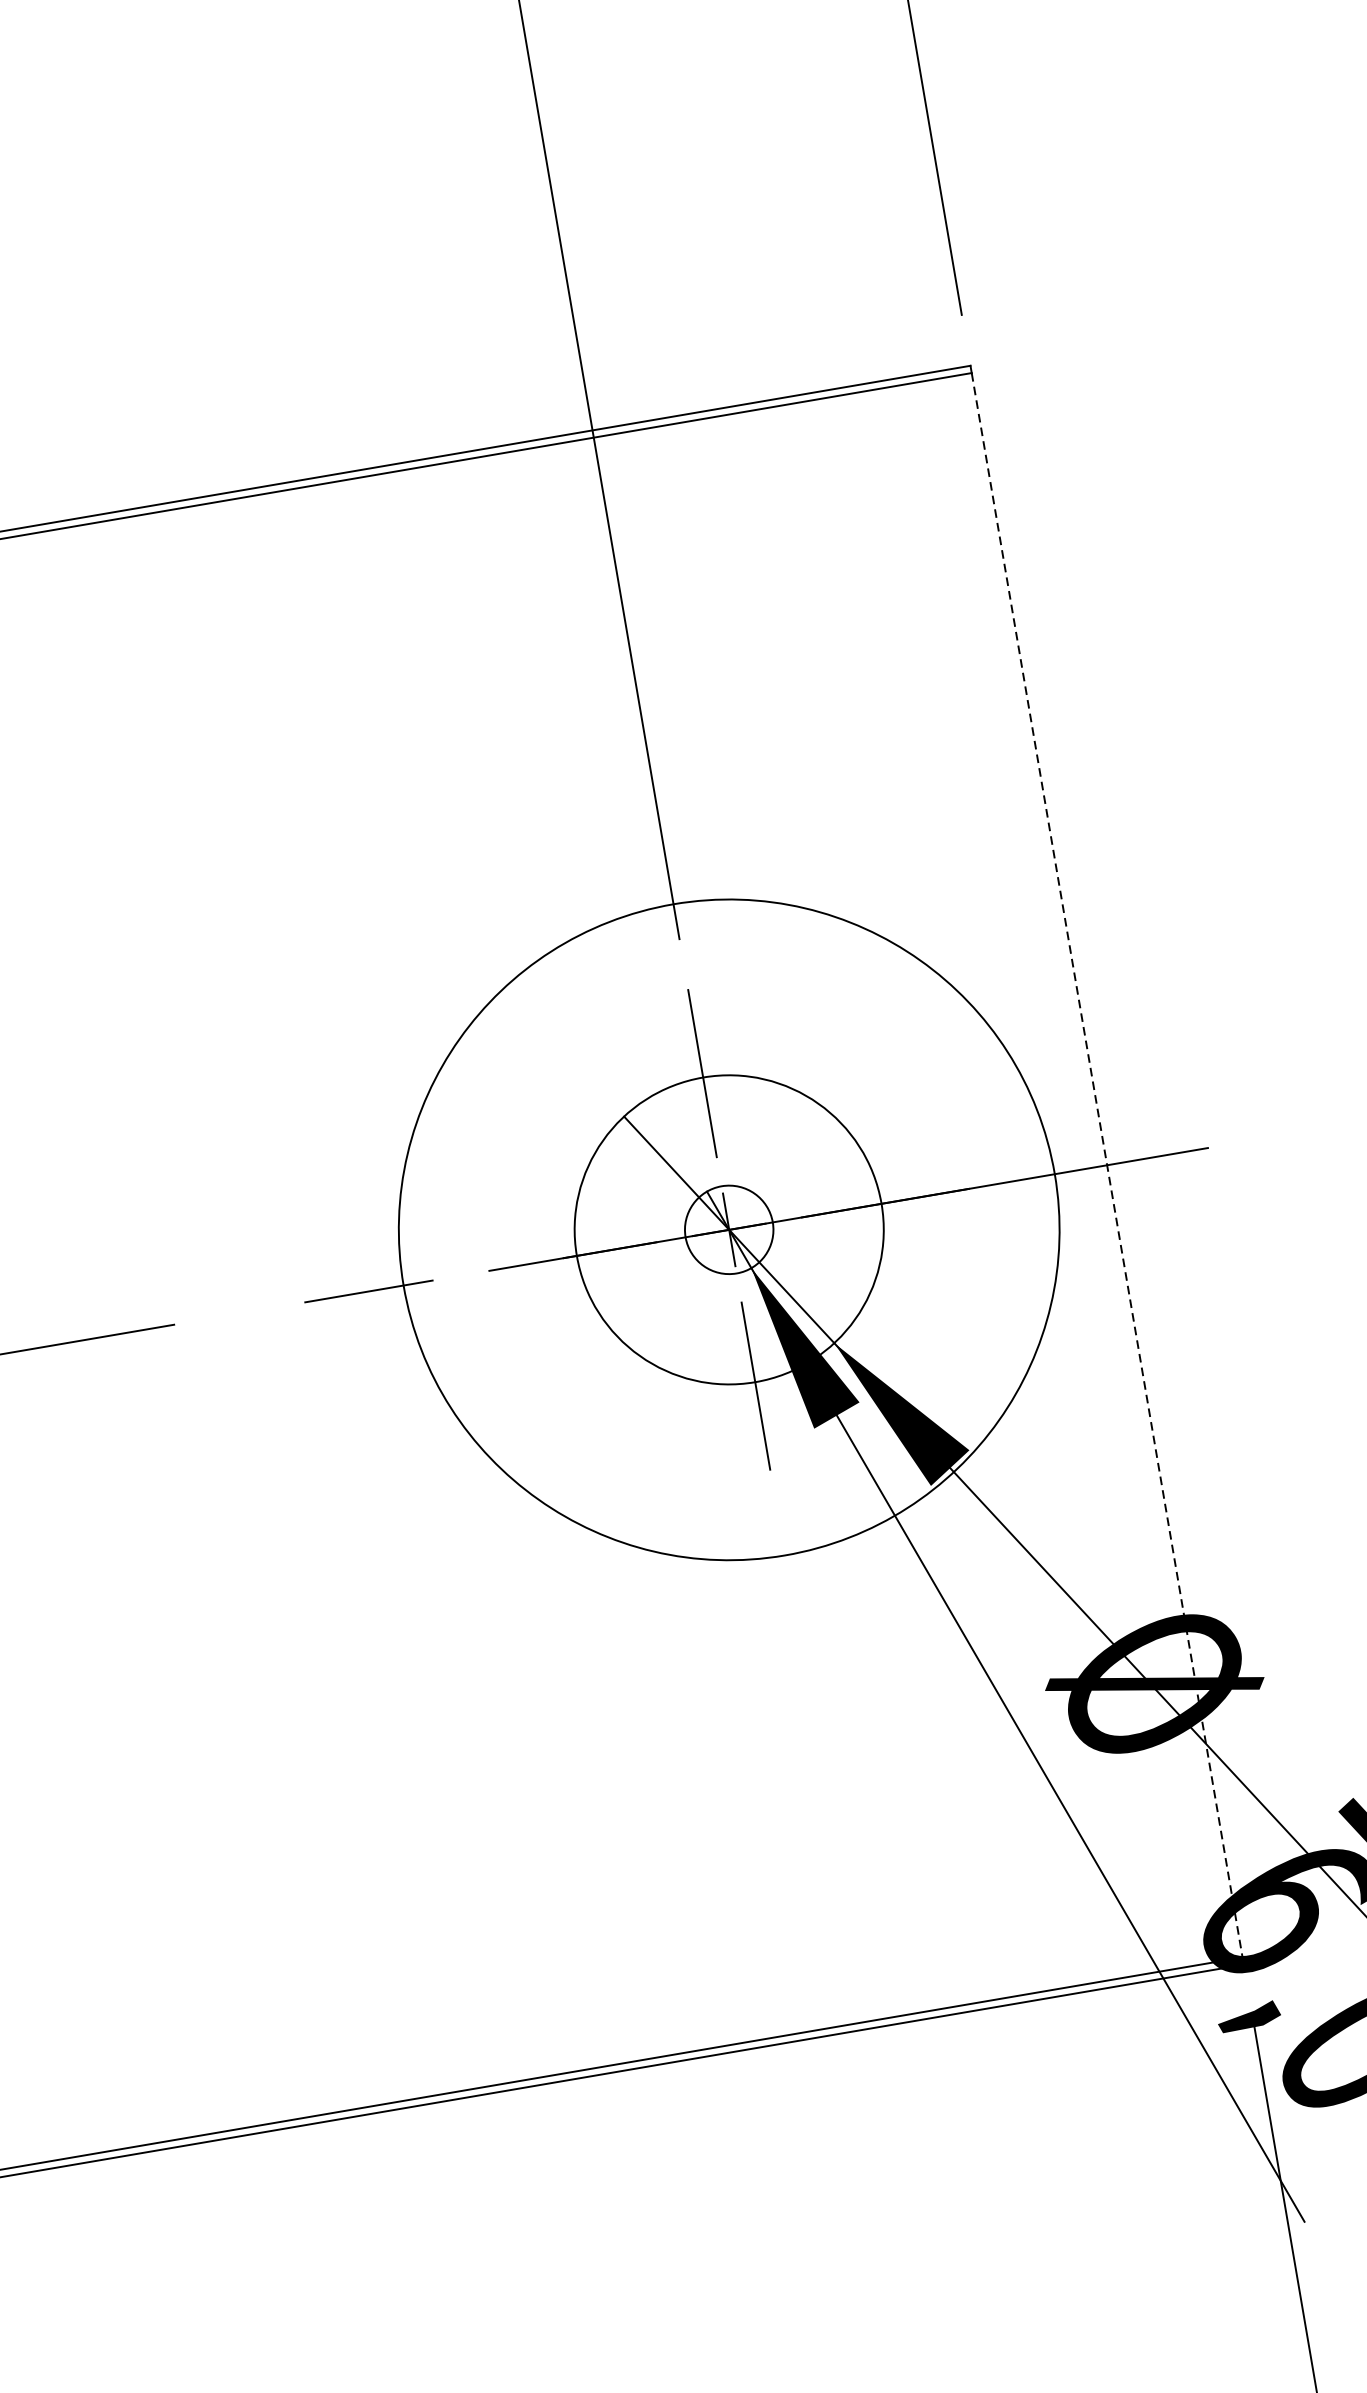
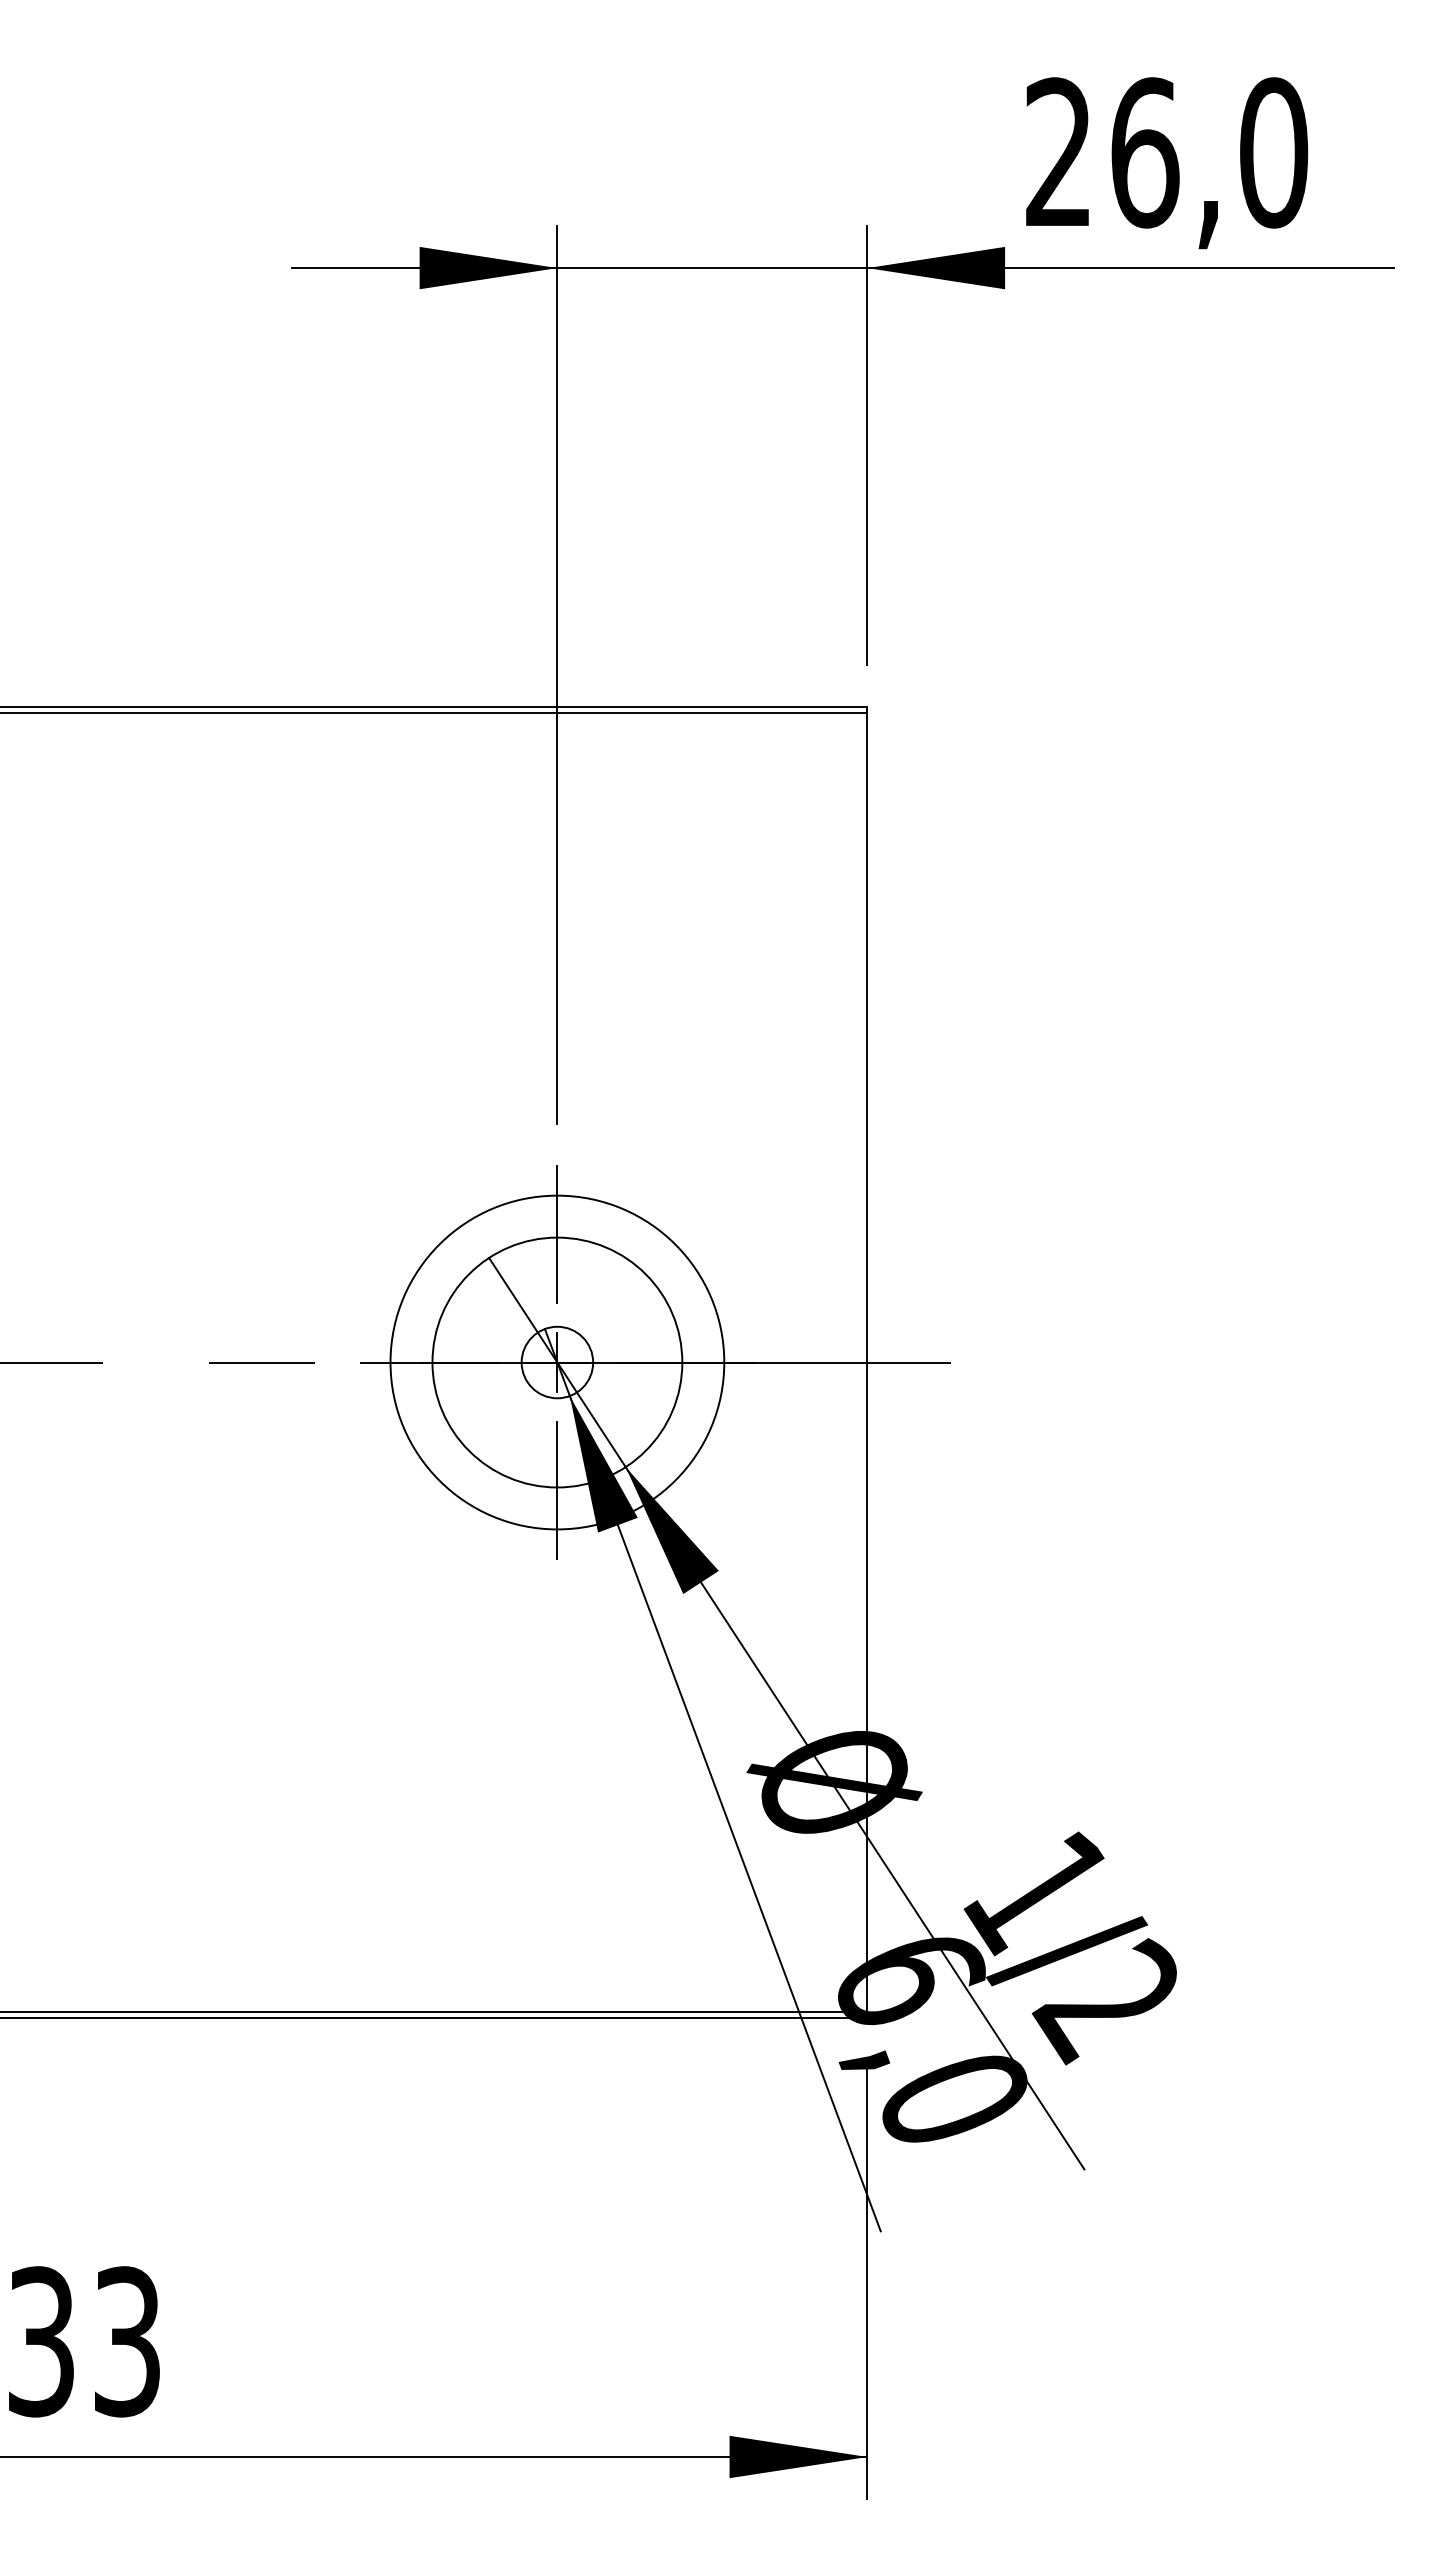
line: (1107, 1165) -> (867, 1362), dashed -> solid
circle: (729, 1229) -> (557, 1362), size x0.62

